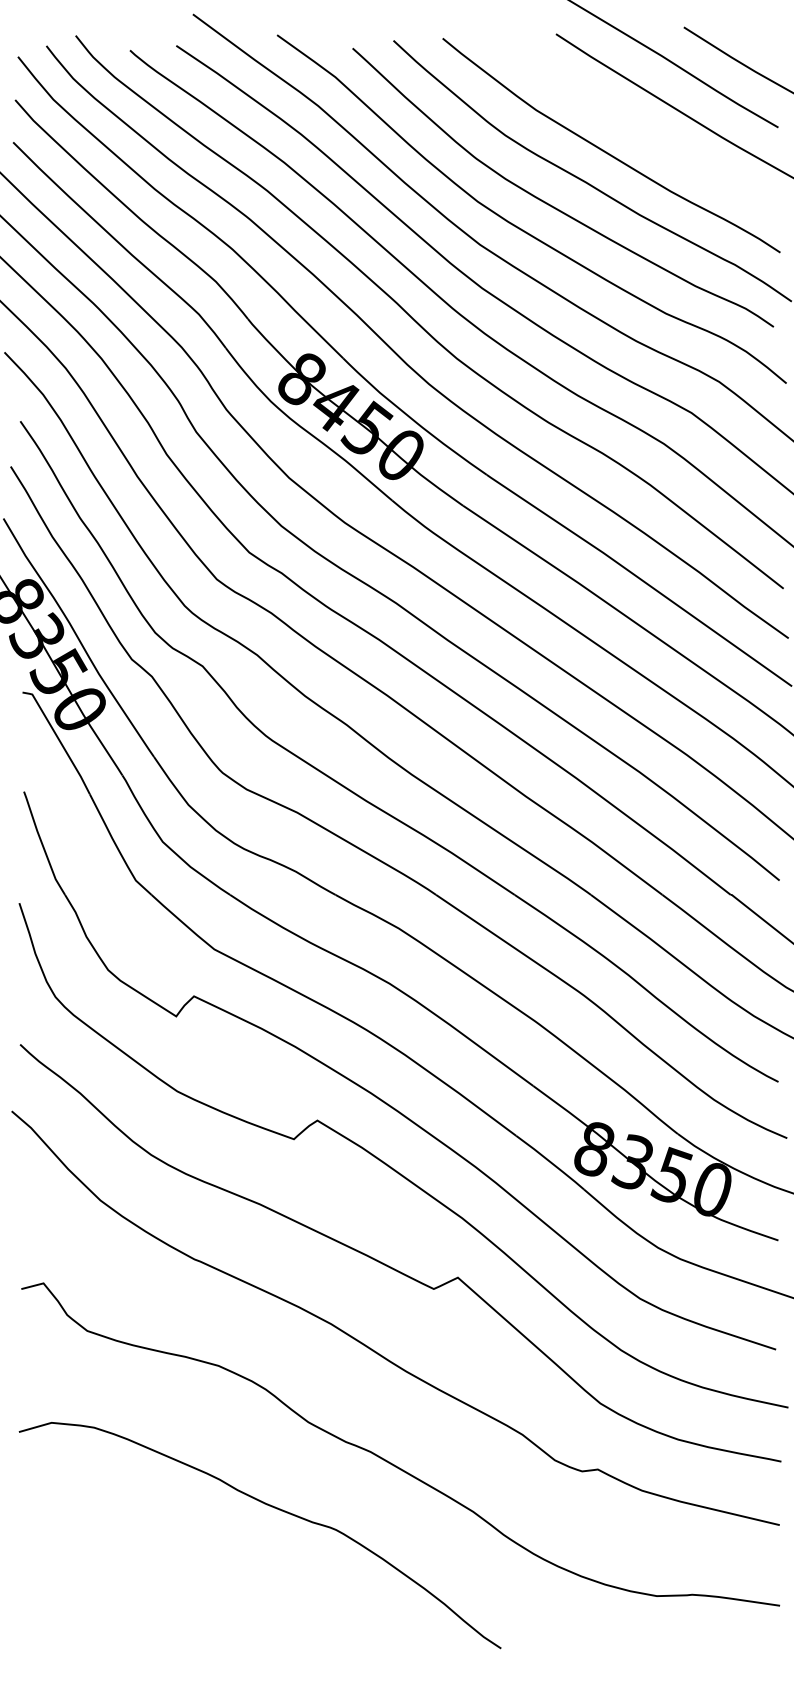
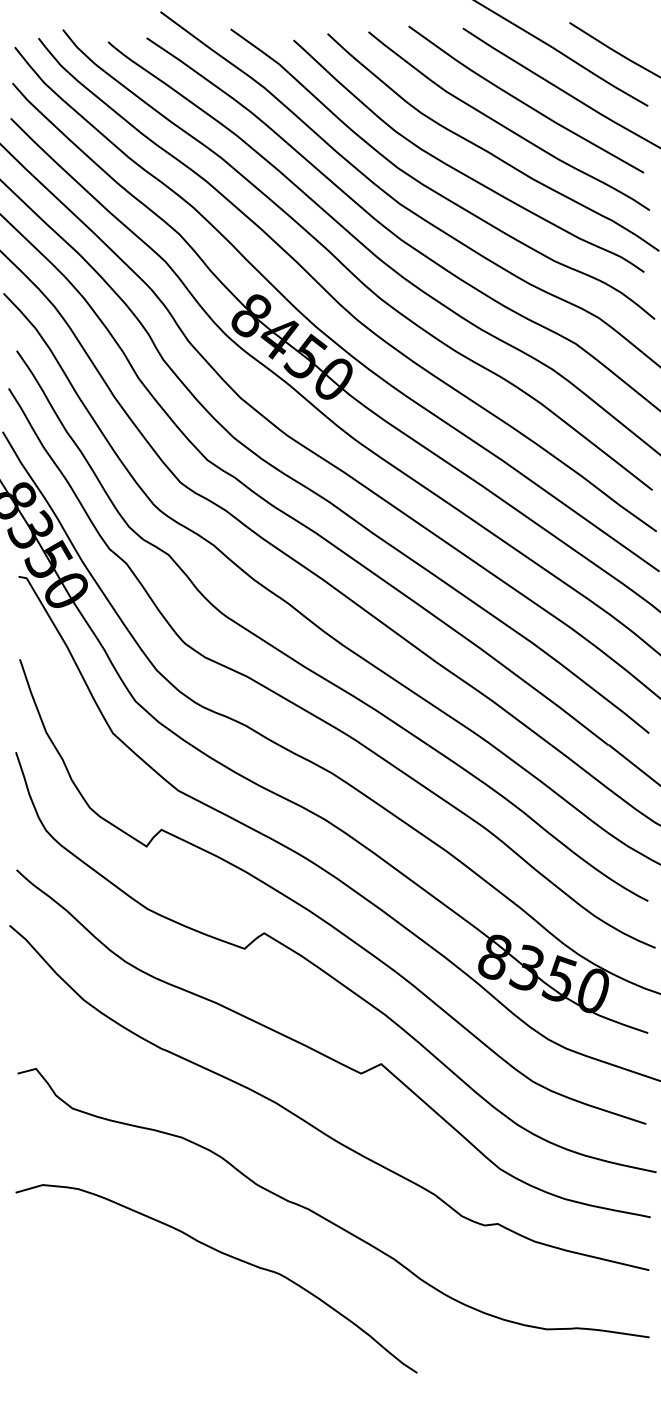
curve: (628, 121) -> (523, 101), added

